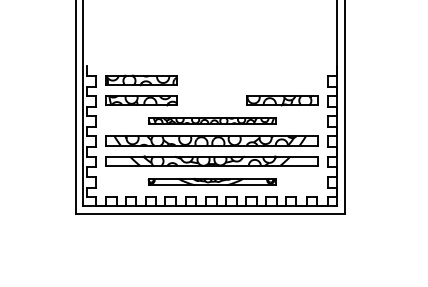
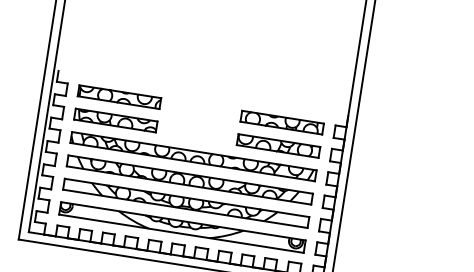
part: (282, 80) -> (282, 122), added
part: (211, 120) -> (192, 156), size x1.67
part: (211, 181) -> (181, 226), size x1.67

